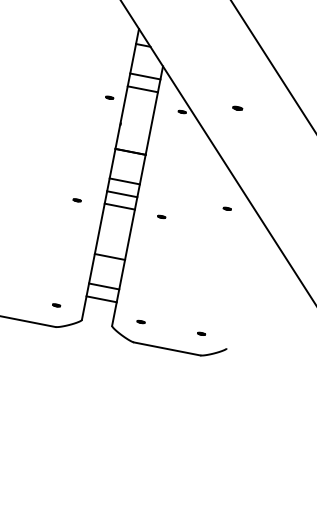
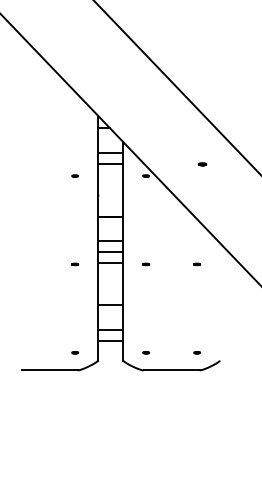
part: (109, 96) -> (74, 175), moved
part: (237, 108) -> (202, 164), moved
part: (226, 208) -> (196, 264), moved

